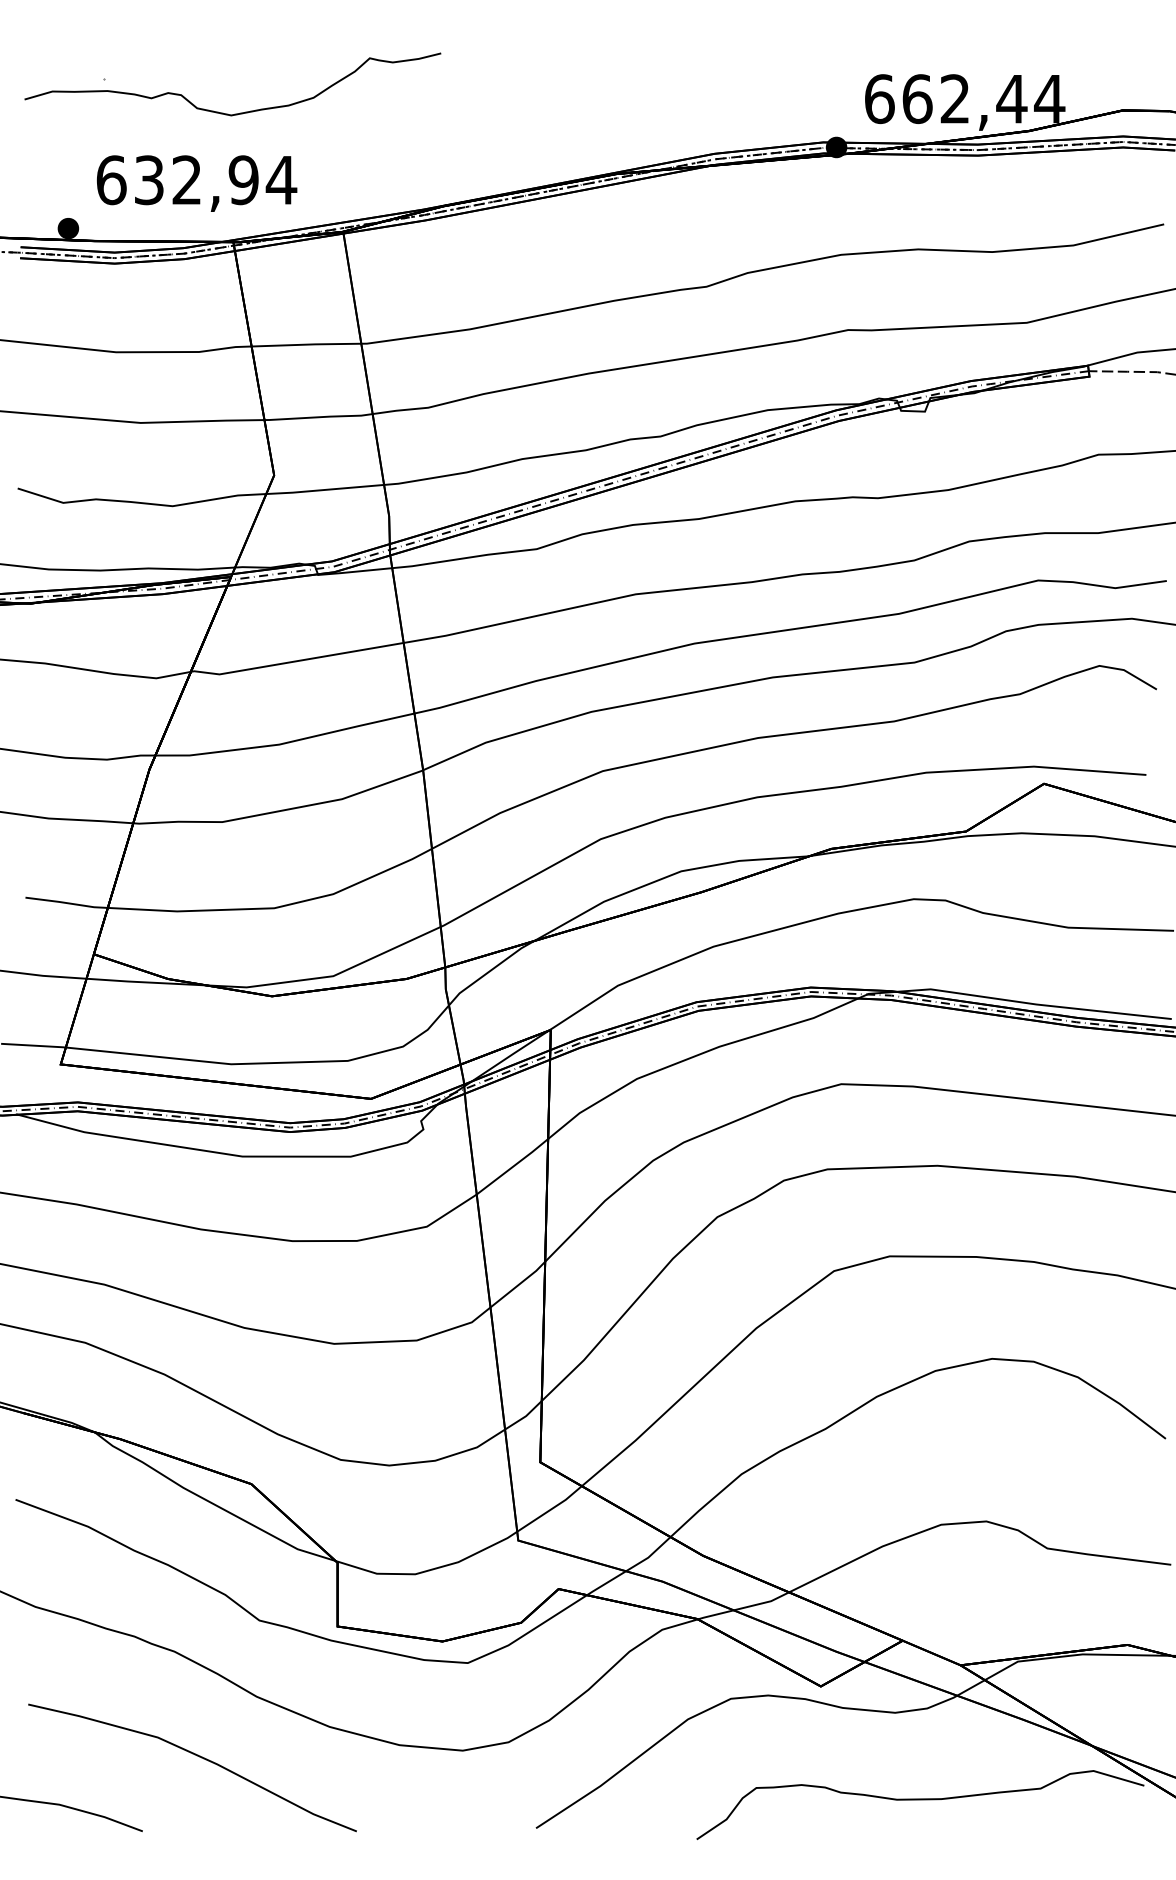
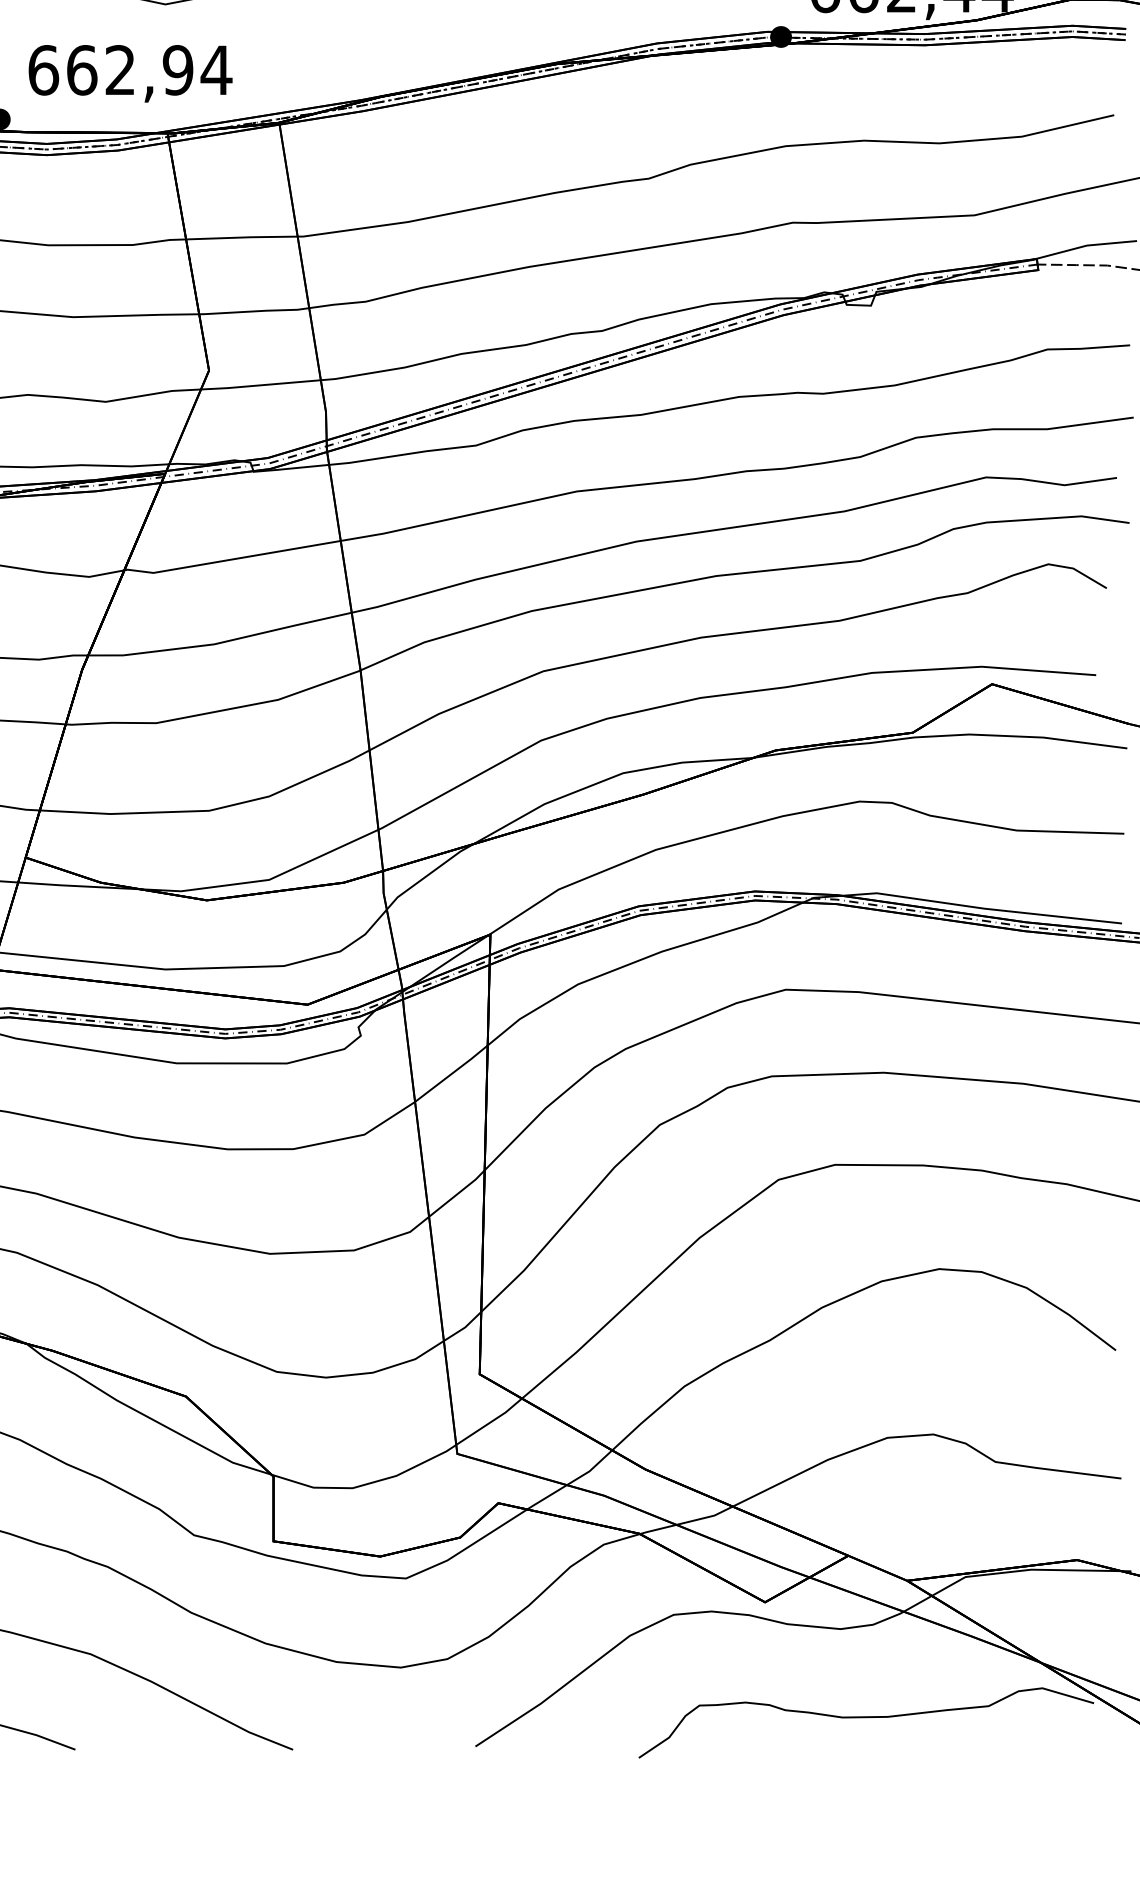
text: (149, 180) -> (82, 70), 632,94 -> 662,94

